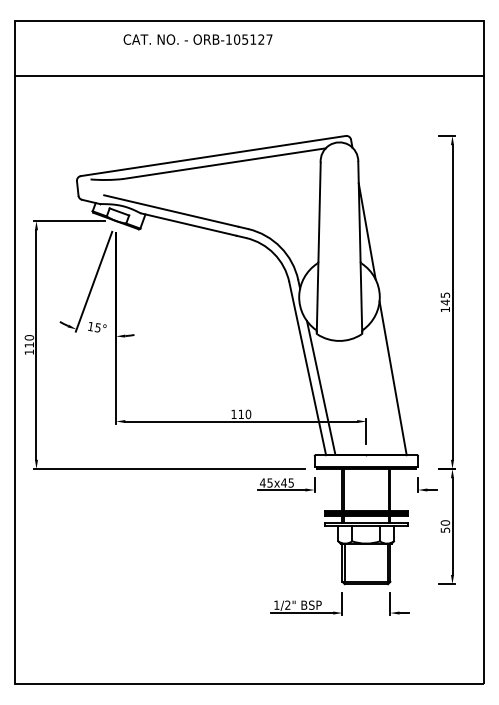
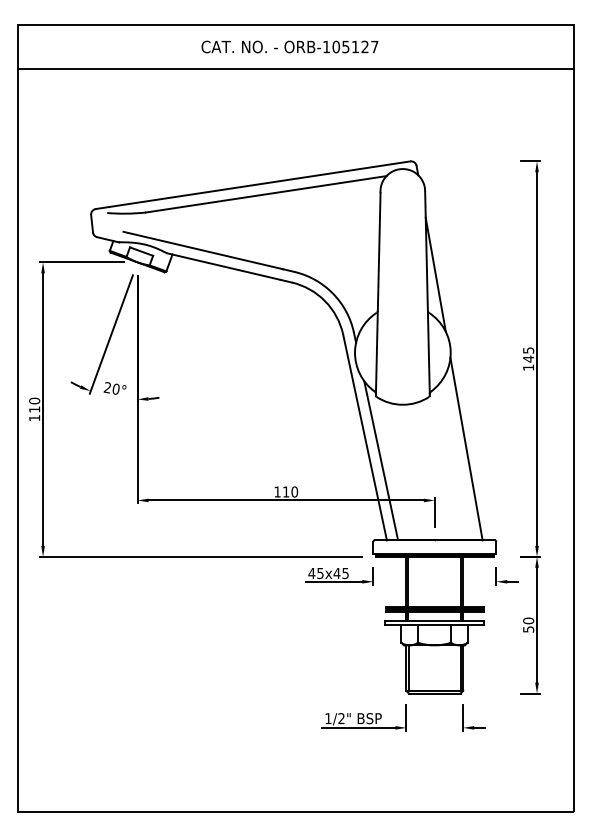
text: (197, 39) -> (289, 46), moved
line: (249, 76) -> (295, 68), moved
text: (94, 327) -> (111, 388), 15° -> 20°

